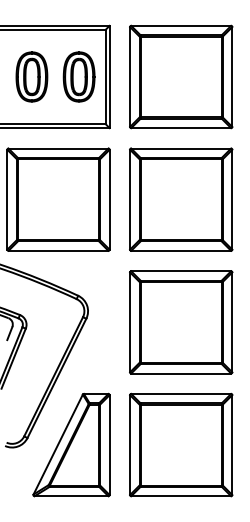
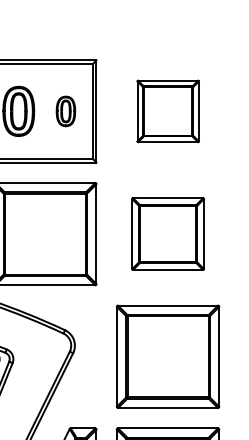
part: (78, 76) -> (65, 110), size x0.6
part: (181, 76) -> (168, 110), size x0.6
part: (181, 199) -> (168, 233), size x0.7

